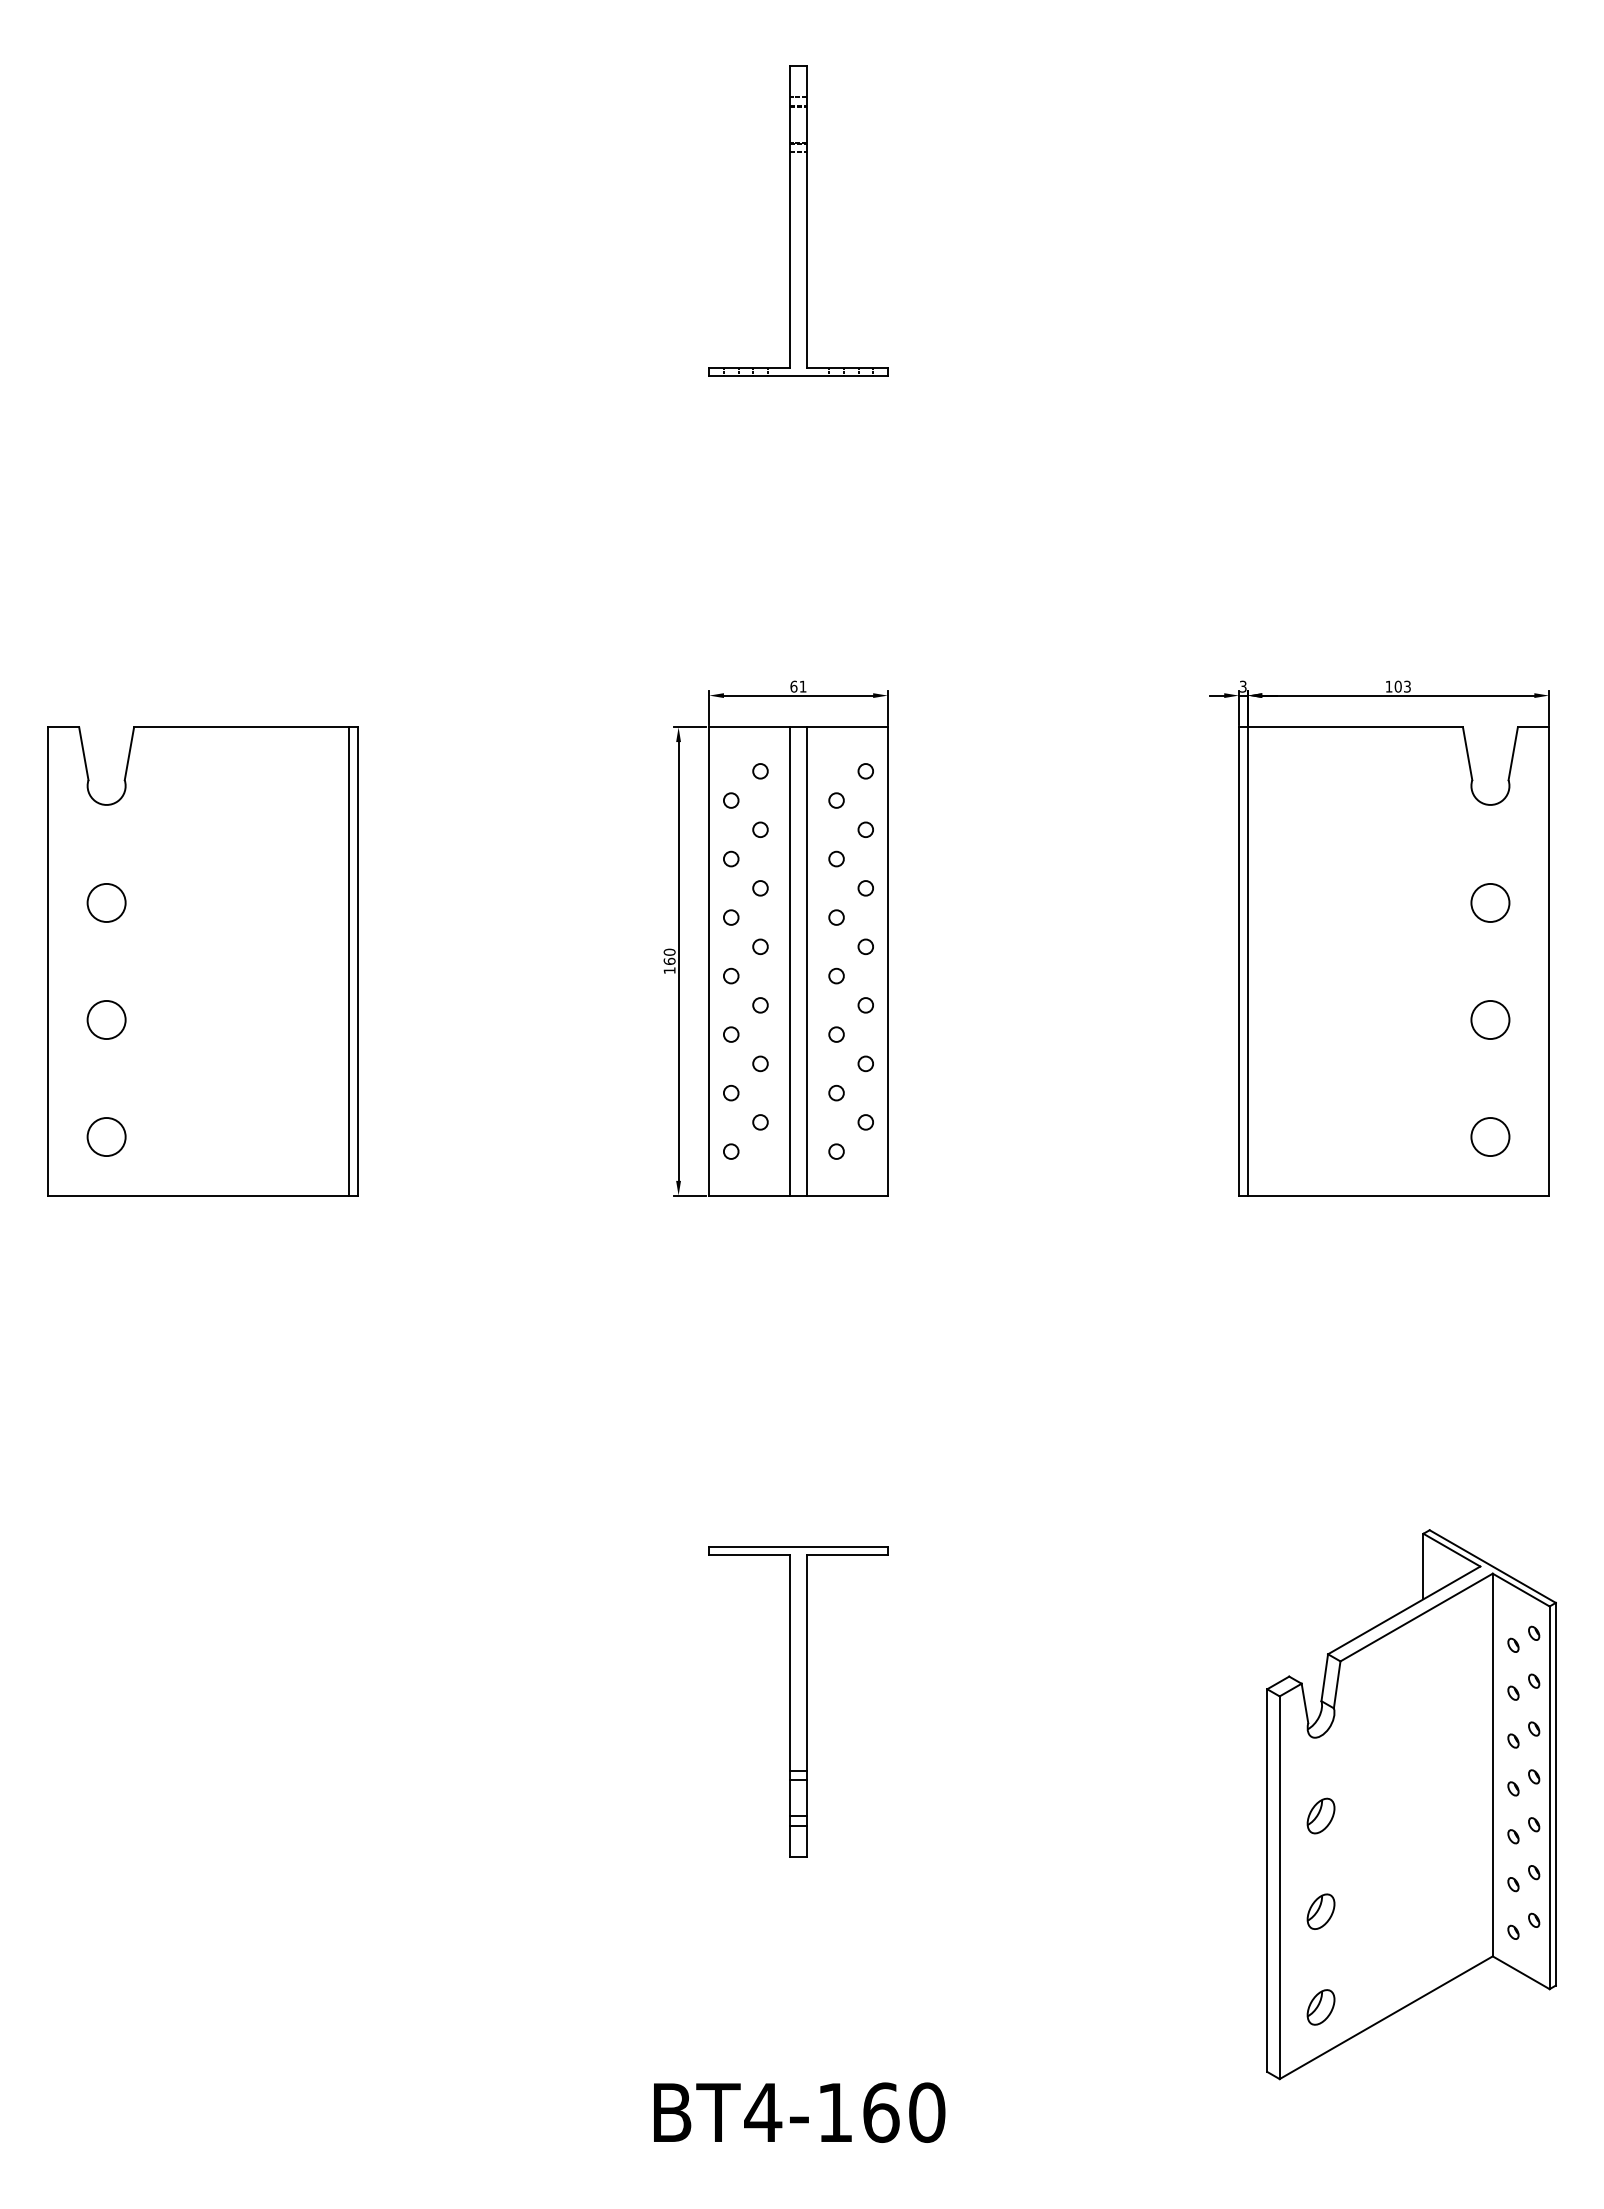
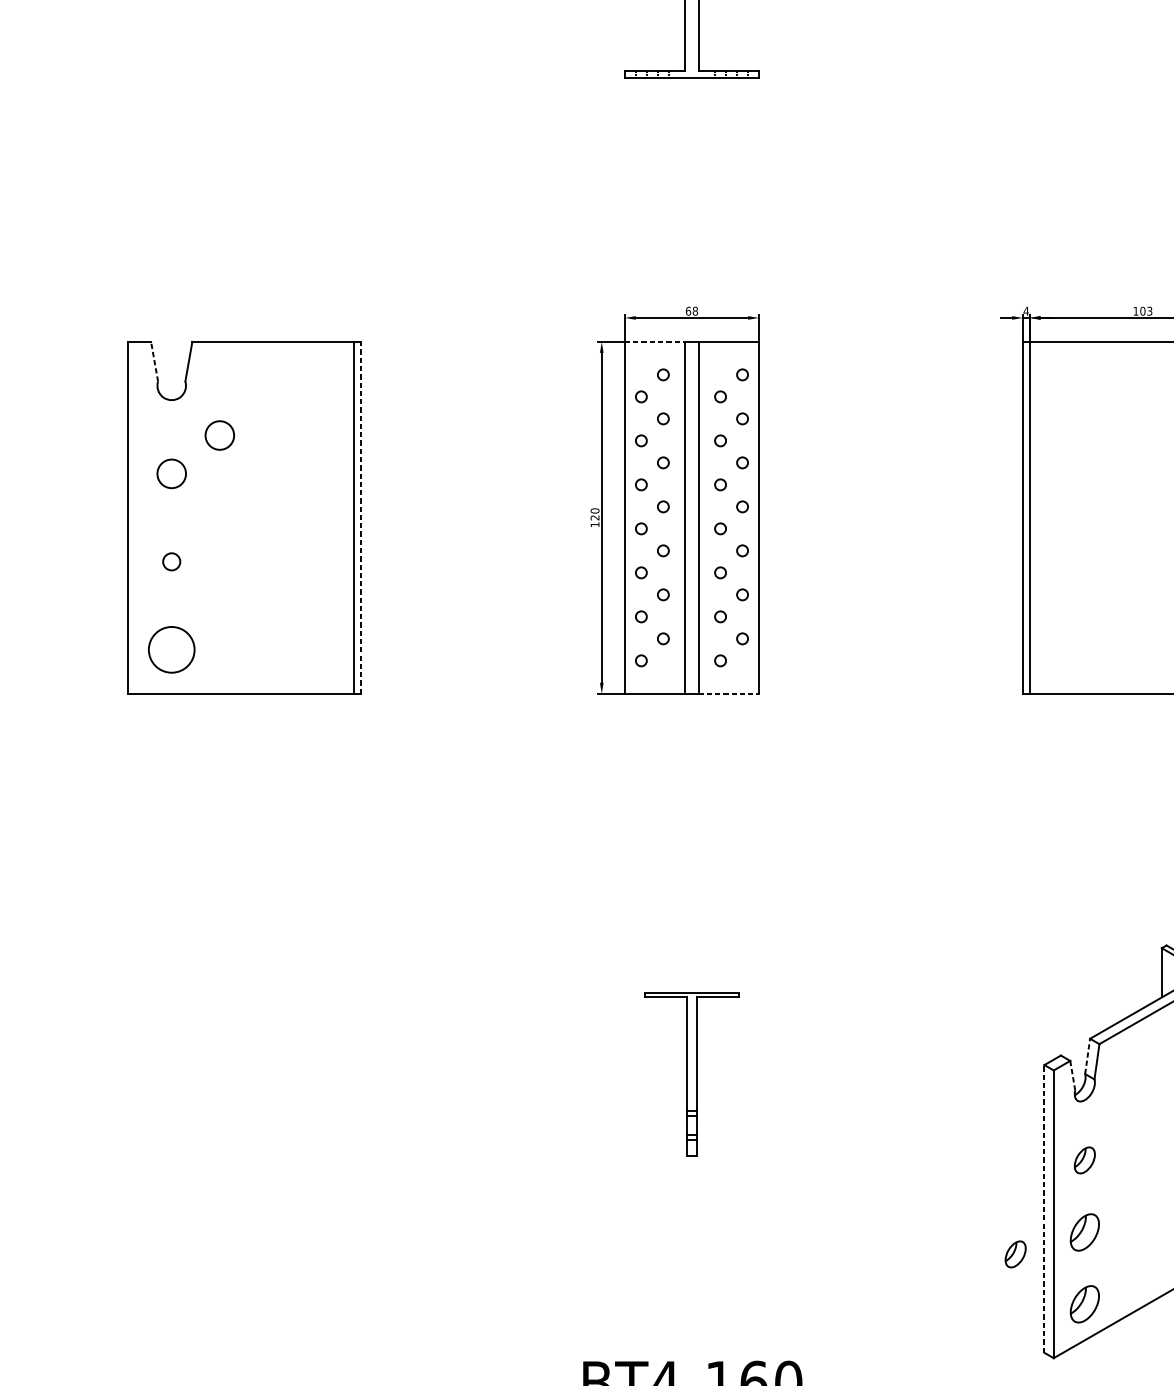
text: (802, 686) -> (694, 311), 61 -> 68
text: (1242, 686) -> (1025, 311), 3 -> 4
line: (750, 727) -> (655, 341), solid -> dashed
line: (83, 753) -> (154, 361), solid -> dashed
circle: (170, 851) -> (219, 435), added
line: (358, 960) -> (361, 517), solid -> dashed
text: (669, 960) -> (594, 517), 160 -> 120
circle: (106, 1019) -> (171, 561), size x0.6
circle: (106, 1137) -> (171, 650), size x1.6
line: (848, 1195) -> (729, 693), solid -> dashed
line: (1324, 1677) -> (1087, 1056), solid -> dashed
part: (798, 1701) -> (691, 1074), size x0.7
line: (1304, 1703) -> (1072, 1075), solid -> dashed
line: (1267, 1880) -> (1044, 1208), solid -> dashed
part: (1320, 1911) -> (1084, 1232), size x1.4
part: (1228, 1940) -> (1015, 1253), added
part: (1320, 2007) -> (1084, 1304), size x1.4

